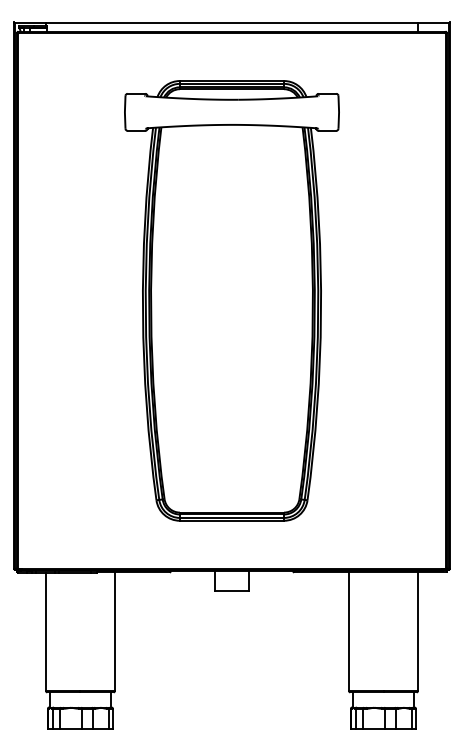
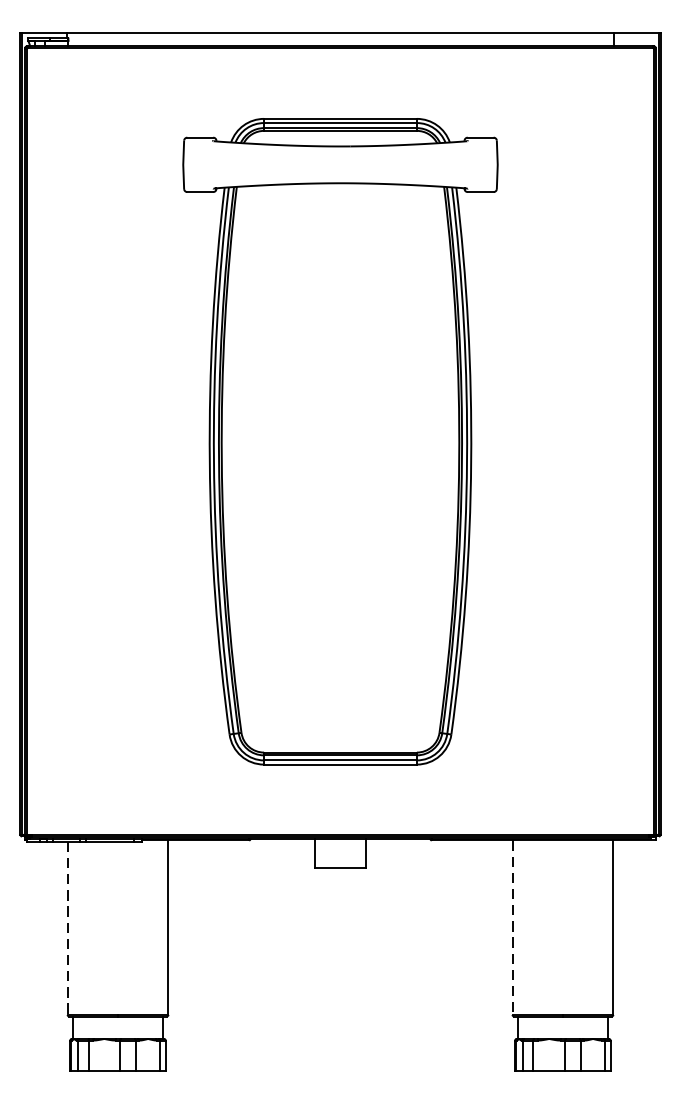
line: (46, 632) -> (68, 928), solid -> dashed
line: (349, 632) -> (513, 928), solid -> dashed

